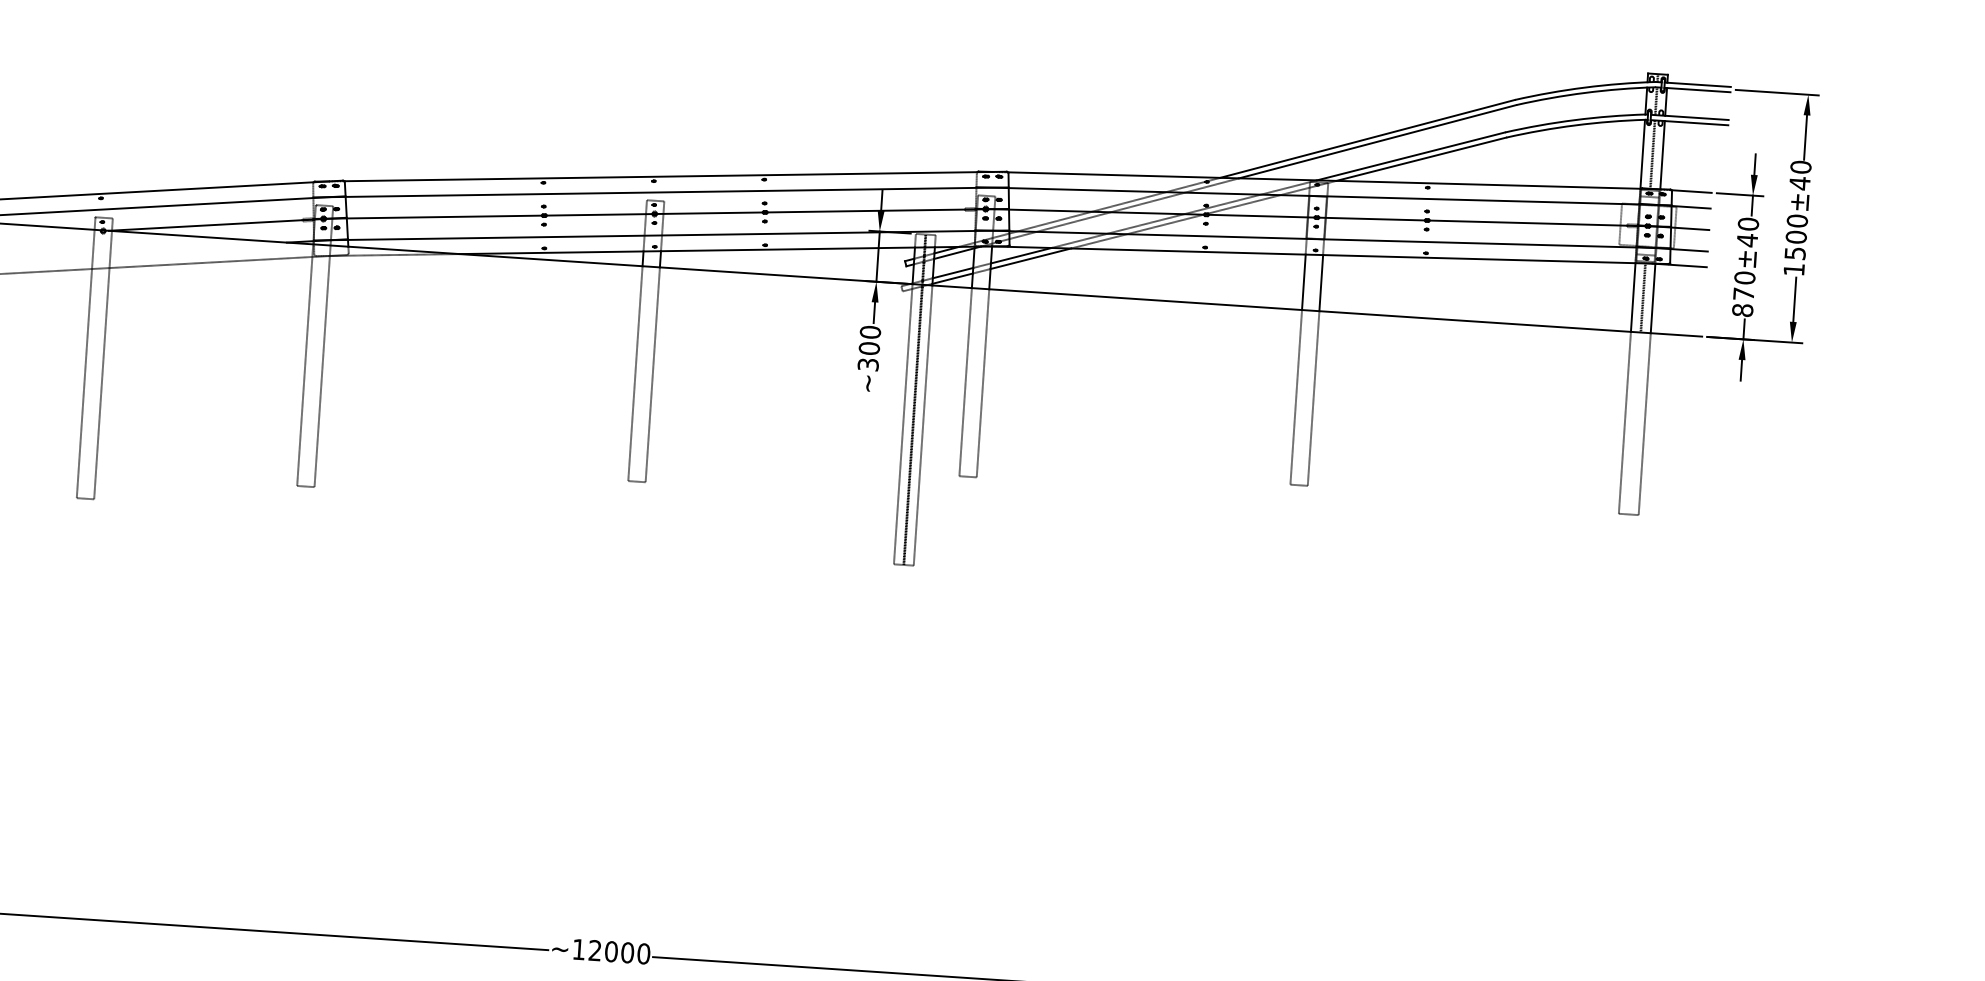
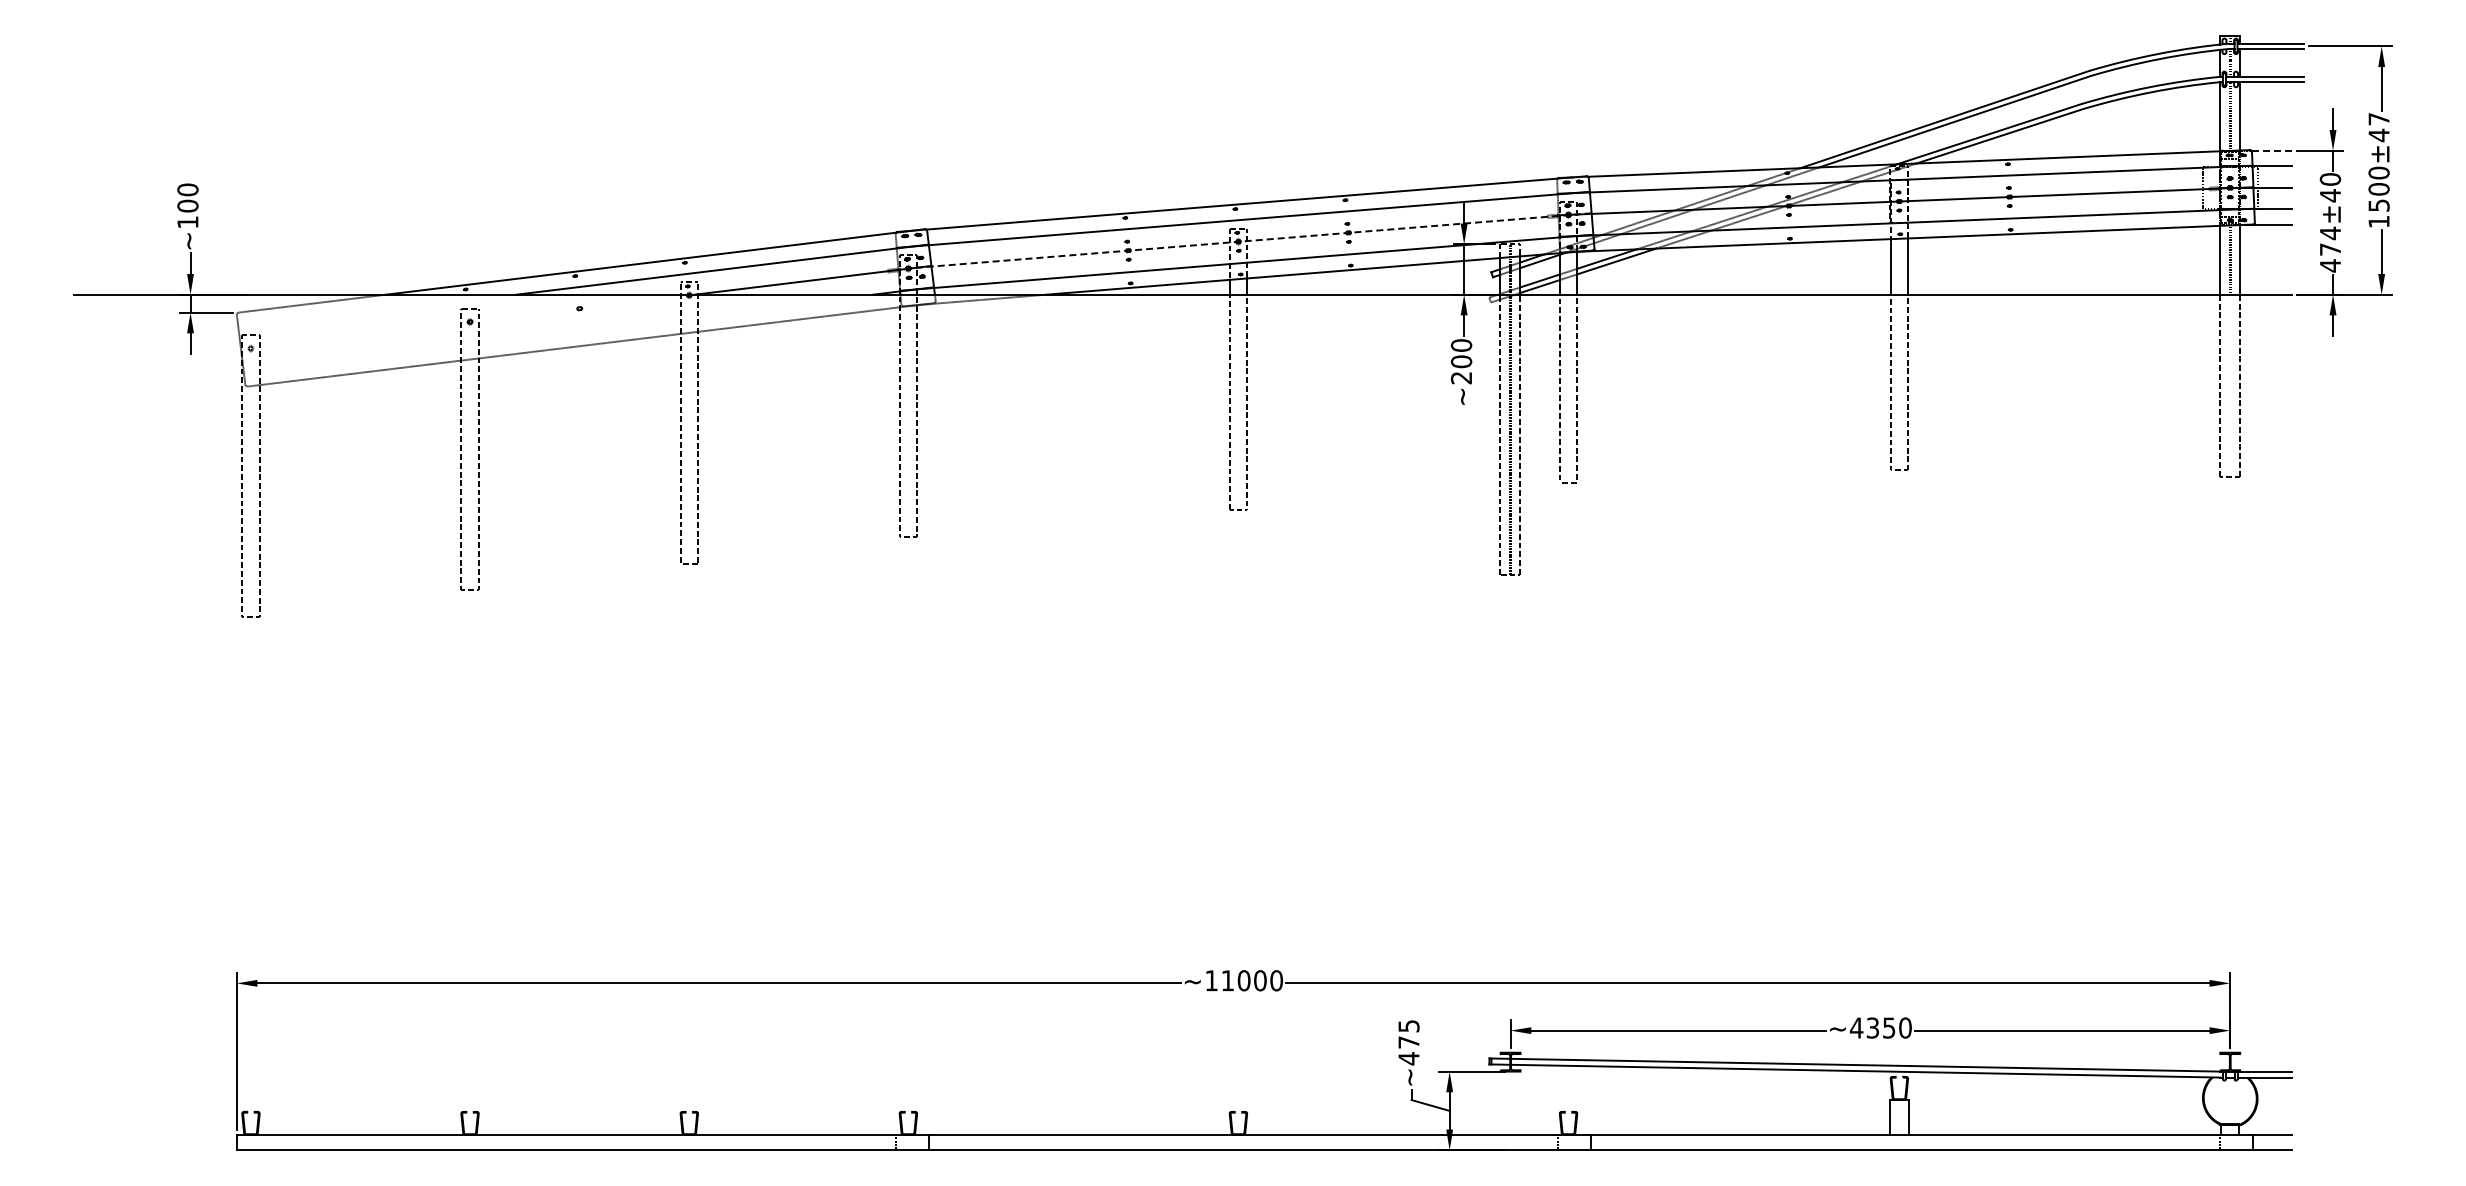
text: (1800, 166) -> (2378, 118), 1500±40 -> 1500±47
line: (1691, 191) -> (2271, 150), solid -> dashed
line: (661, 214) -> (1245, 241), solid -> dashed
text: (1743, 294) -> (2330, 249), 870±40 -> 474±40
text: (868, 365) -> (1461, 378), ~300 -> ~200
text: (594, 950) -> (1227, 980), ~12000 -> ~11000

